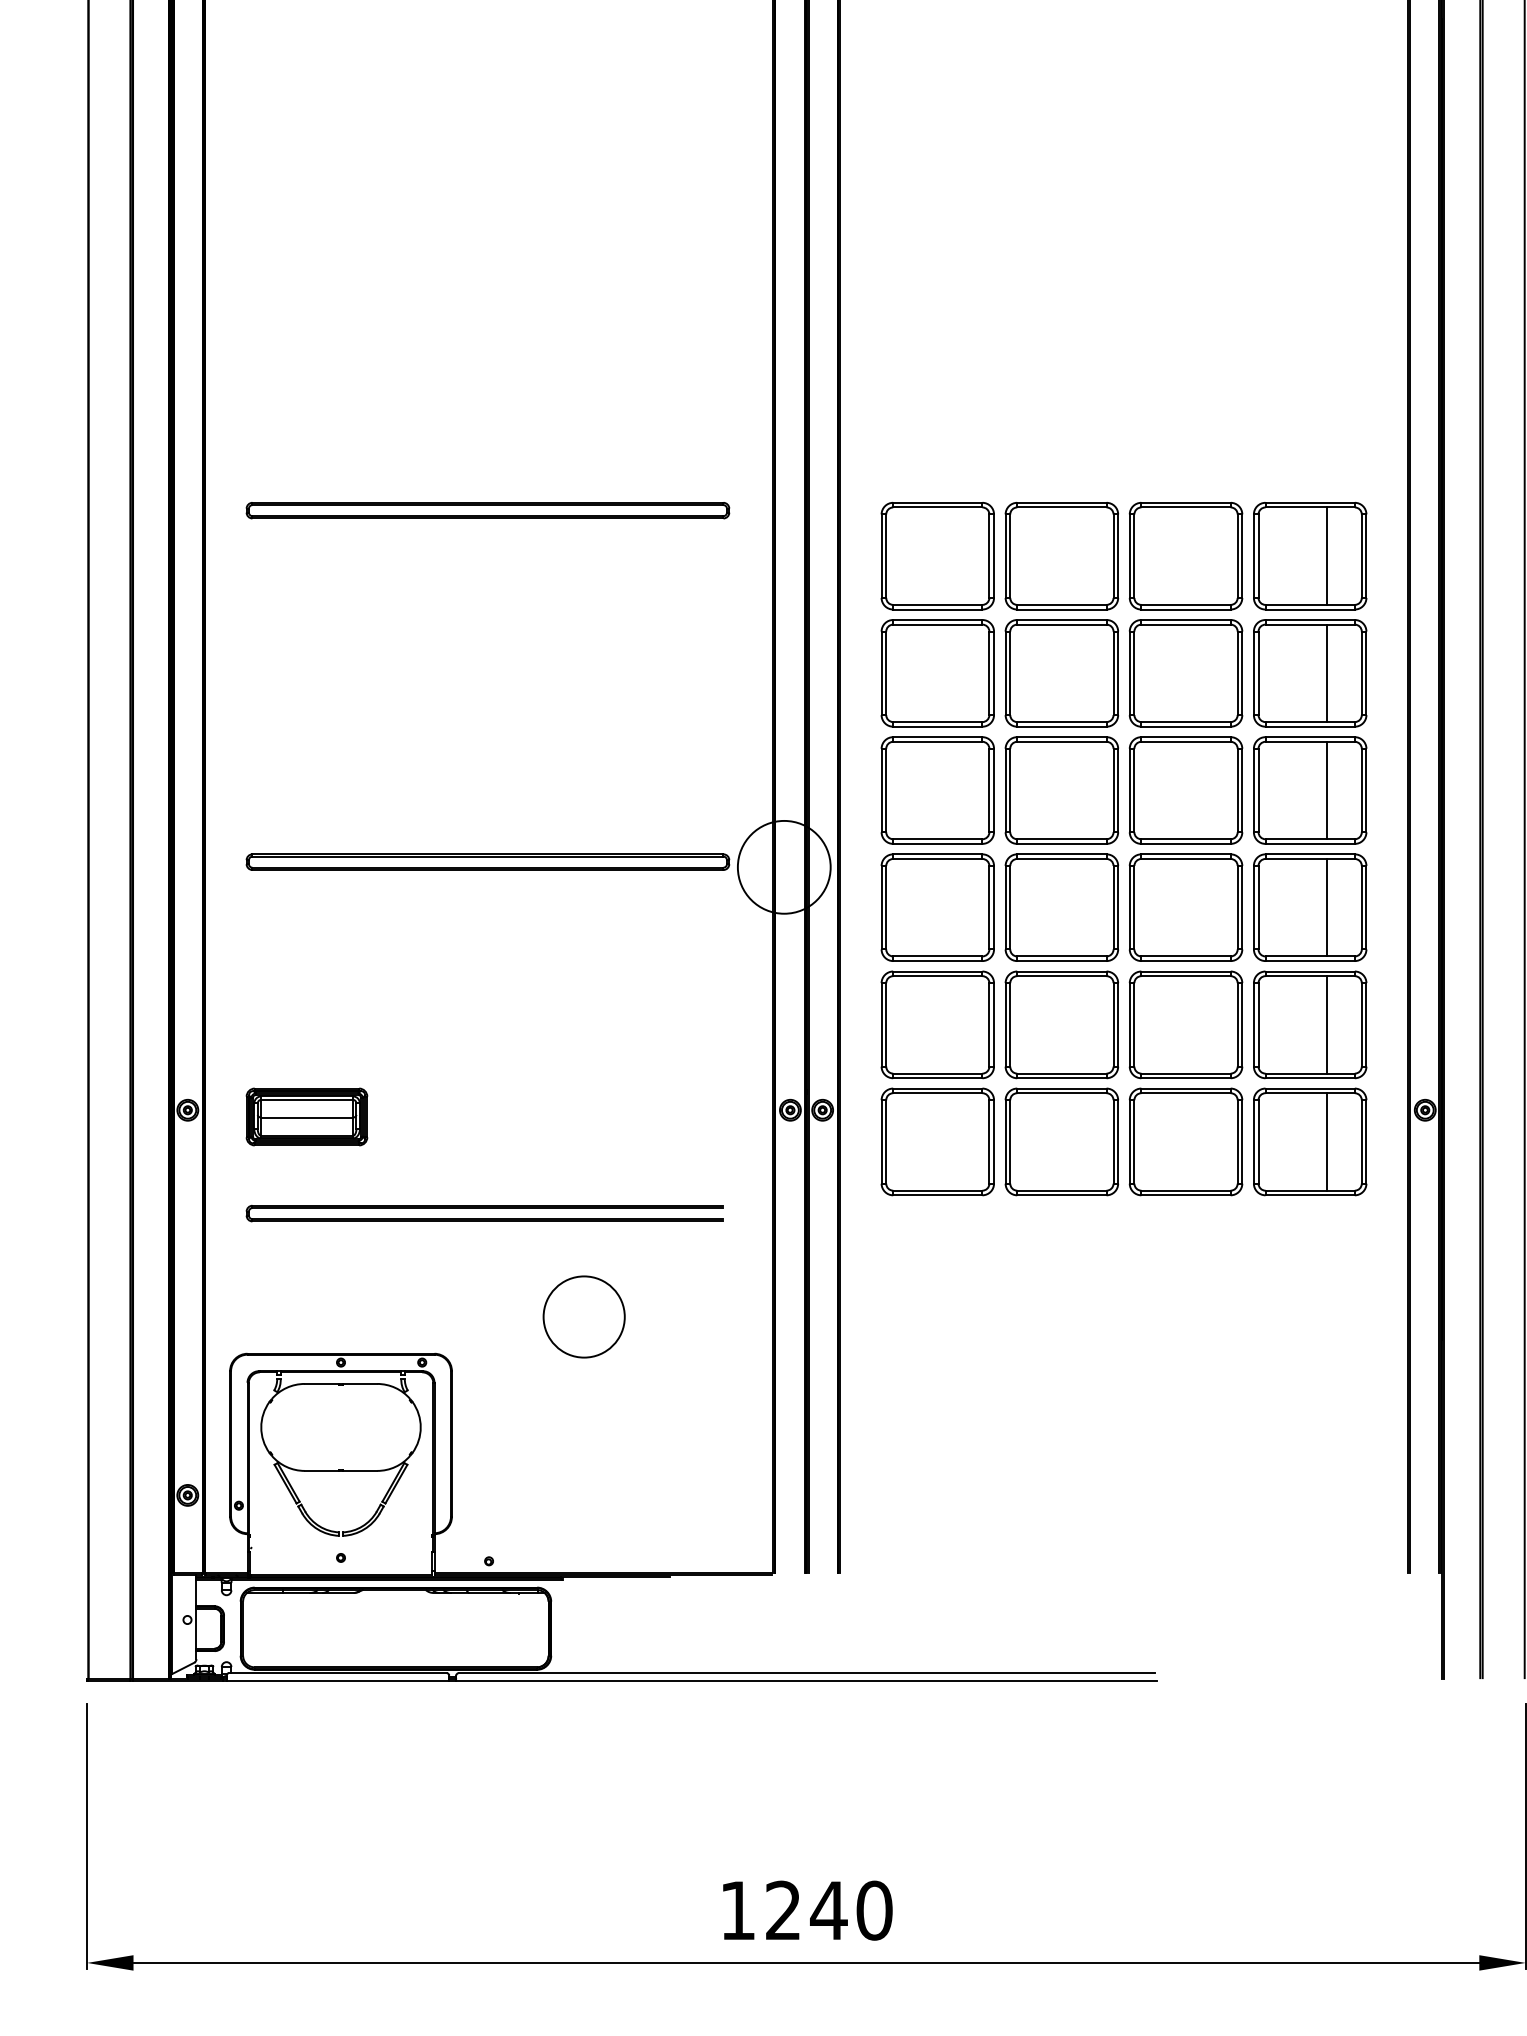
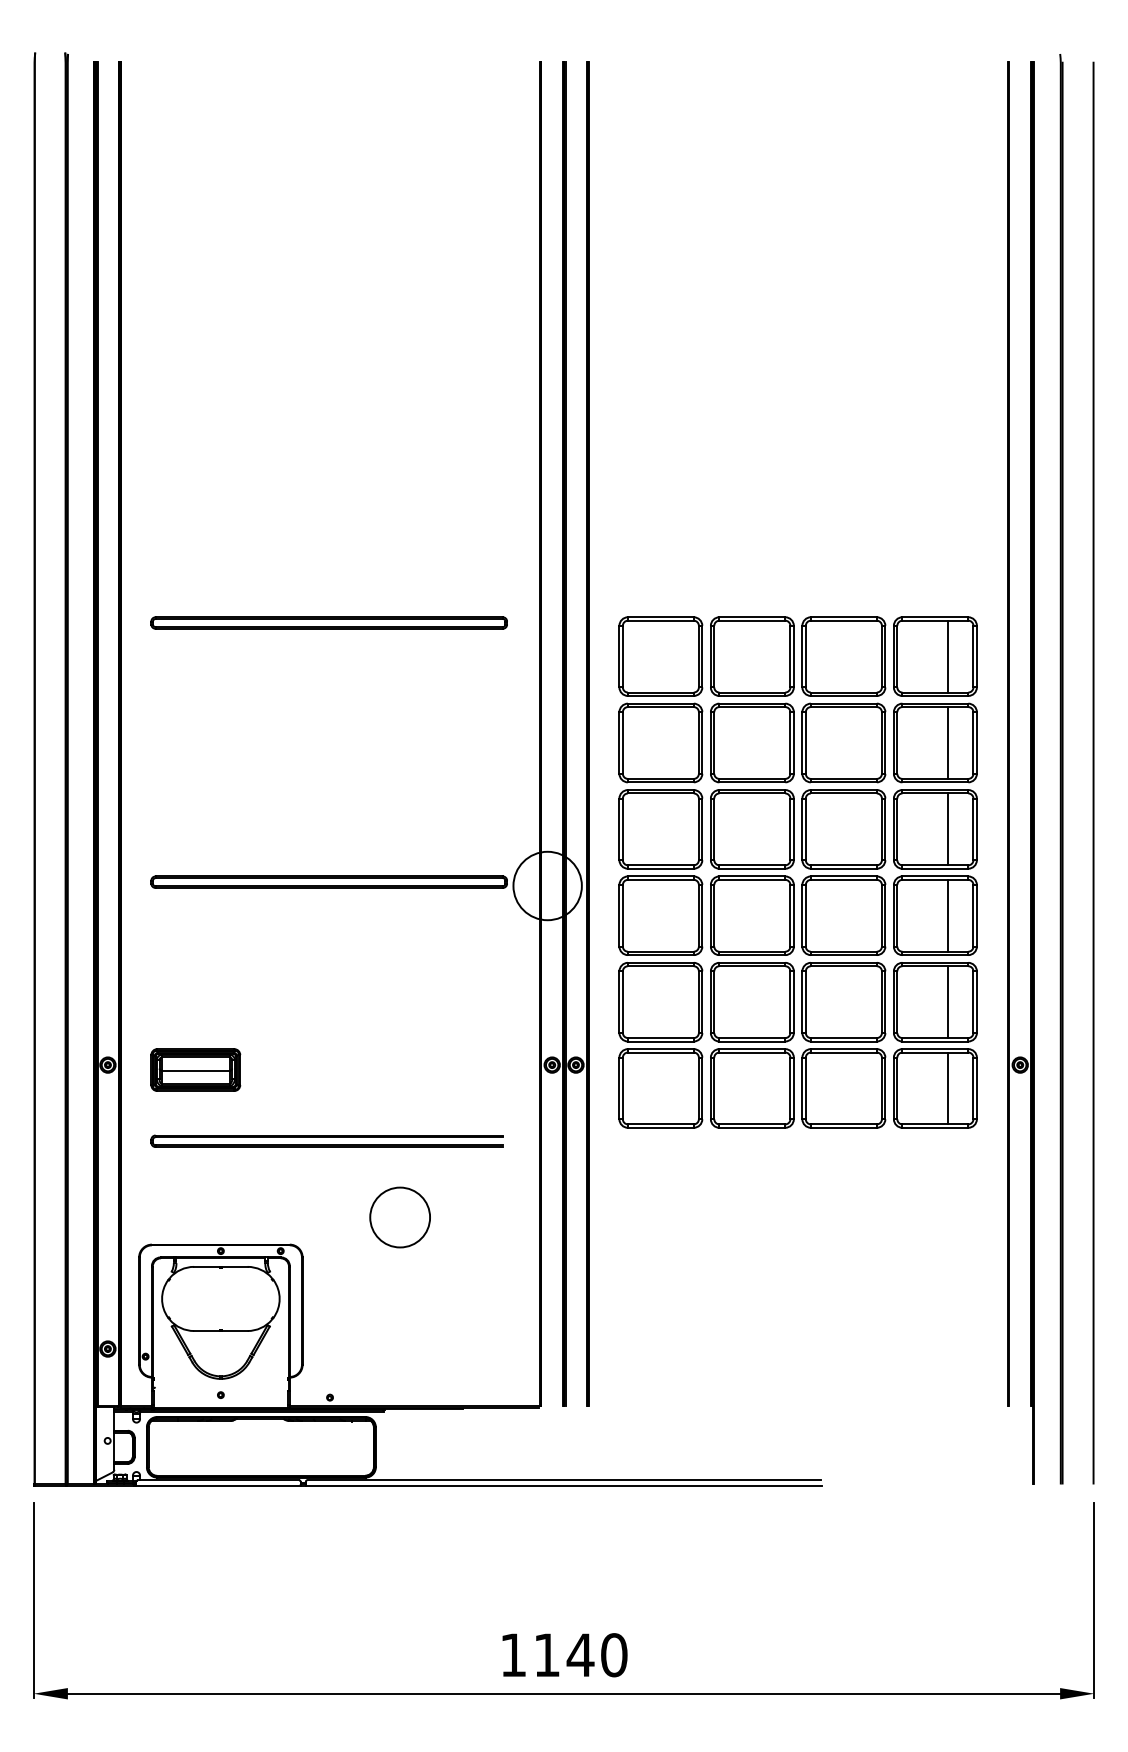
text: (782, 1909) -> (546, 1654), 1240 -> 1140

